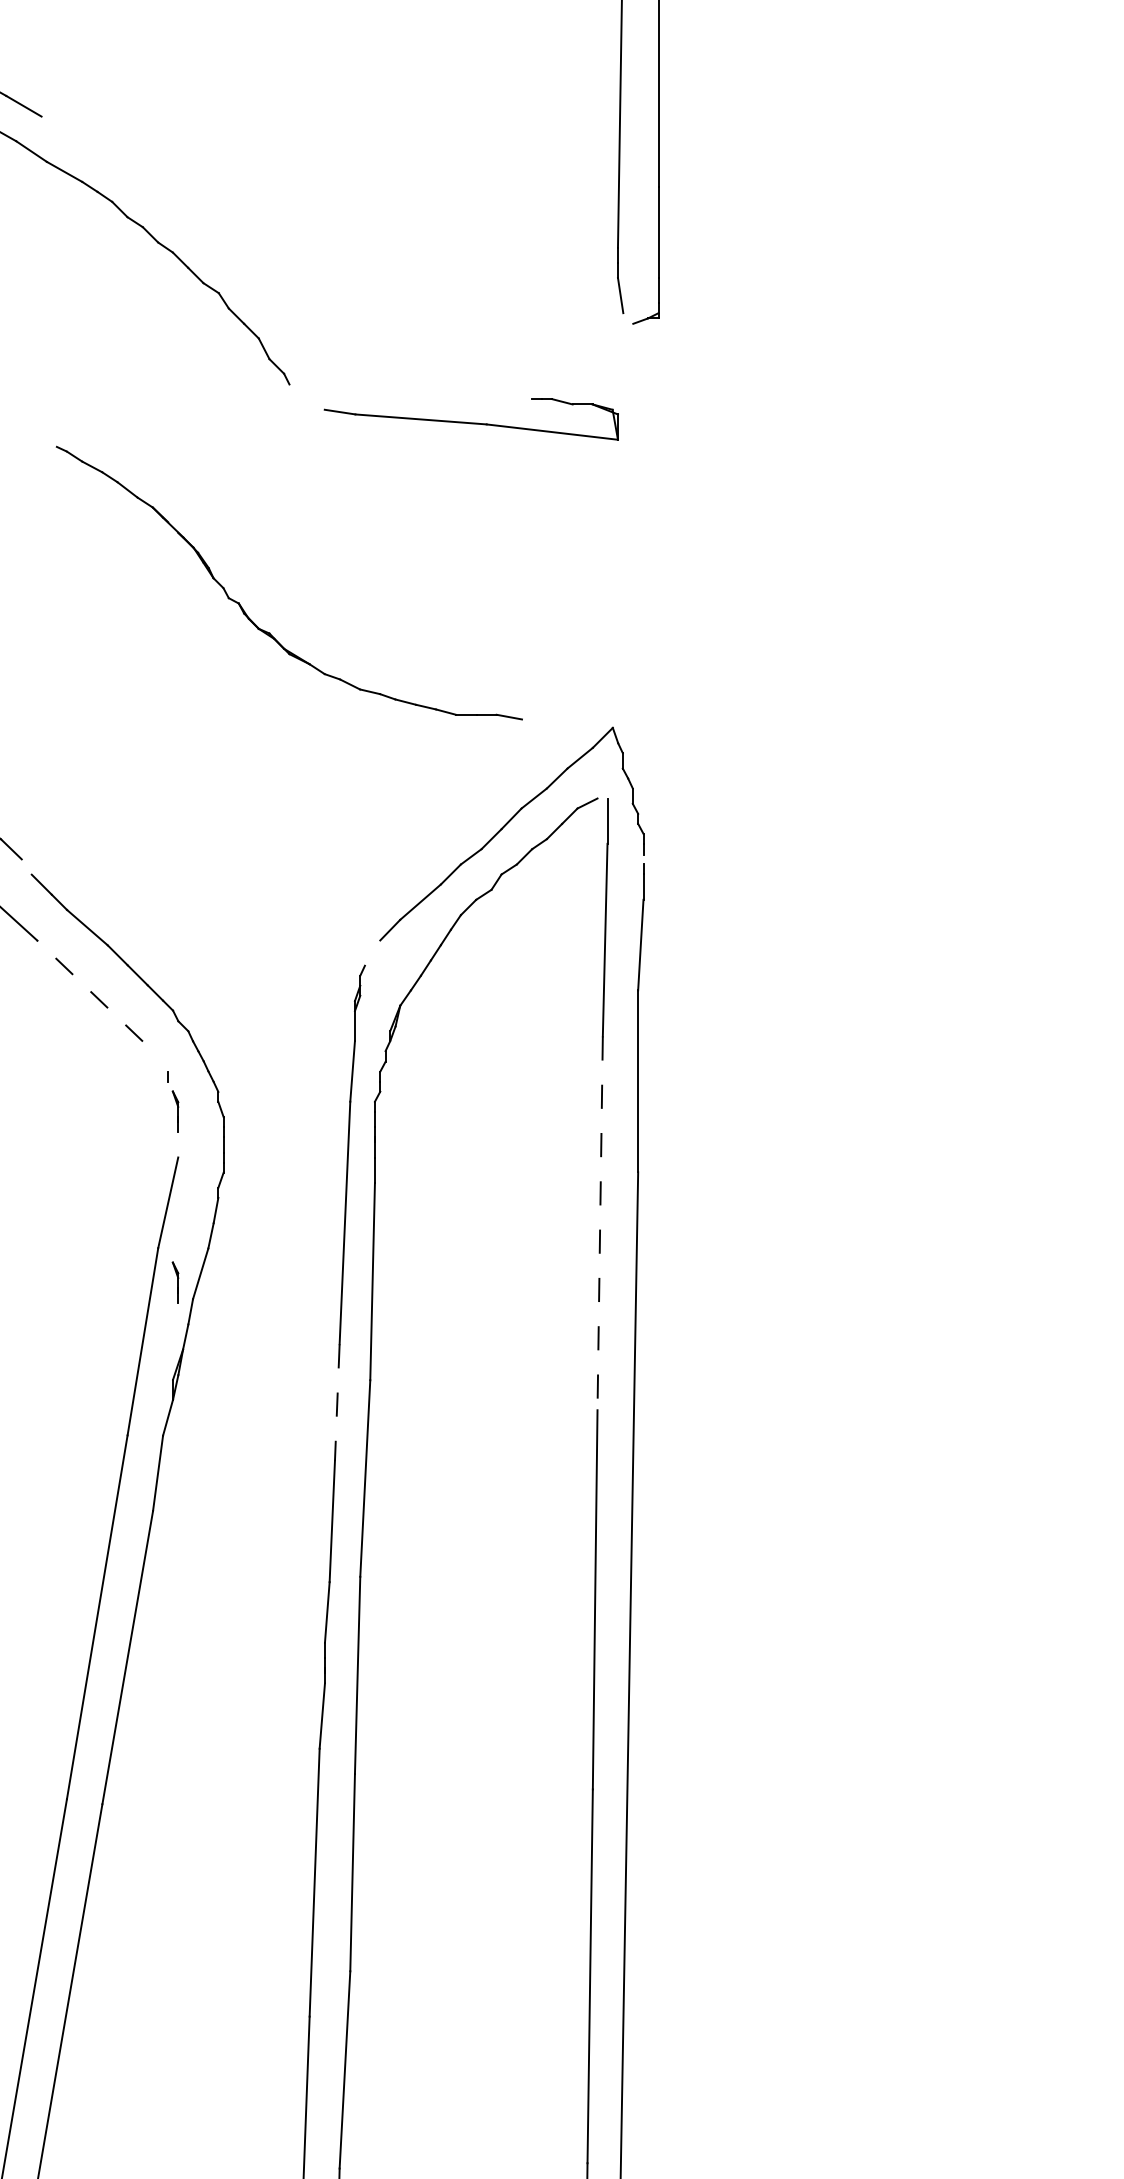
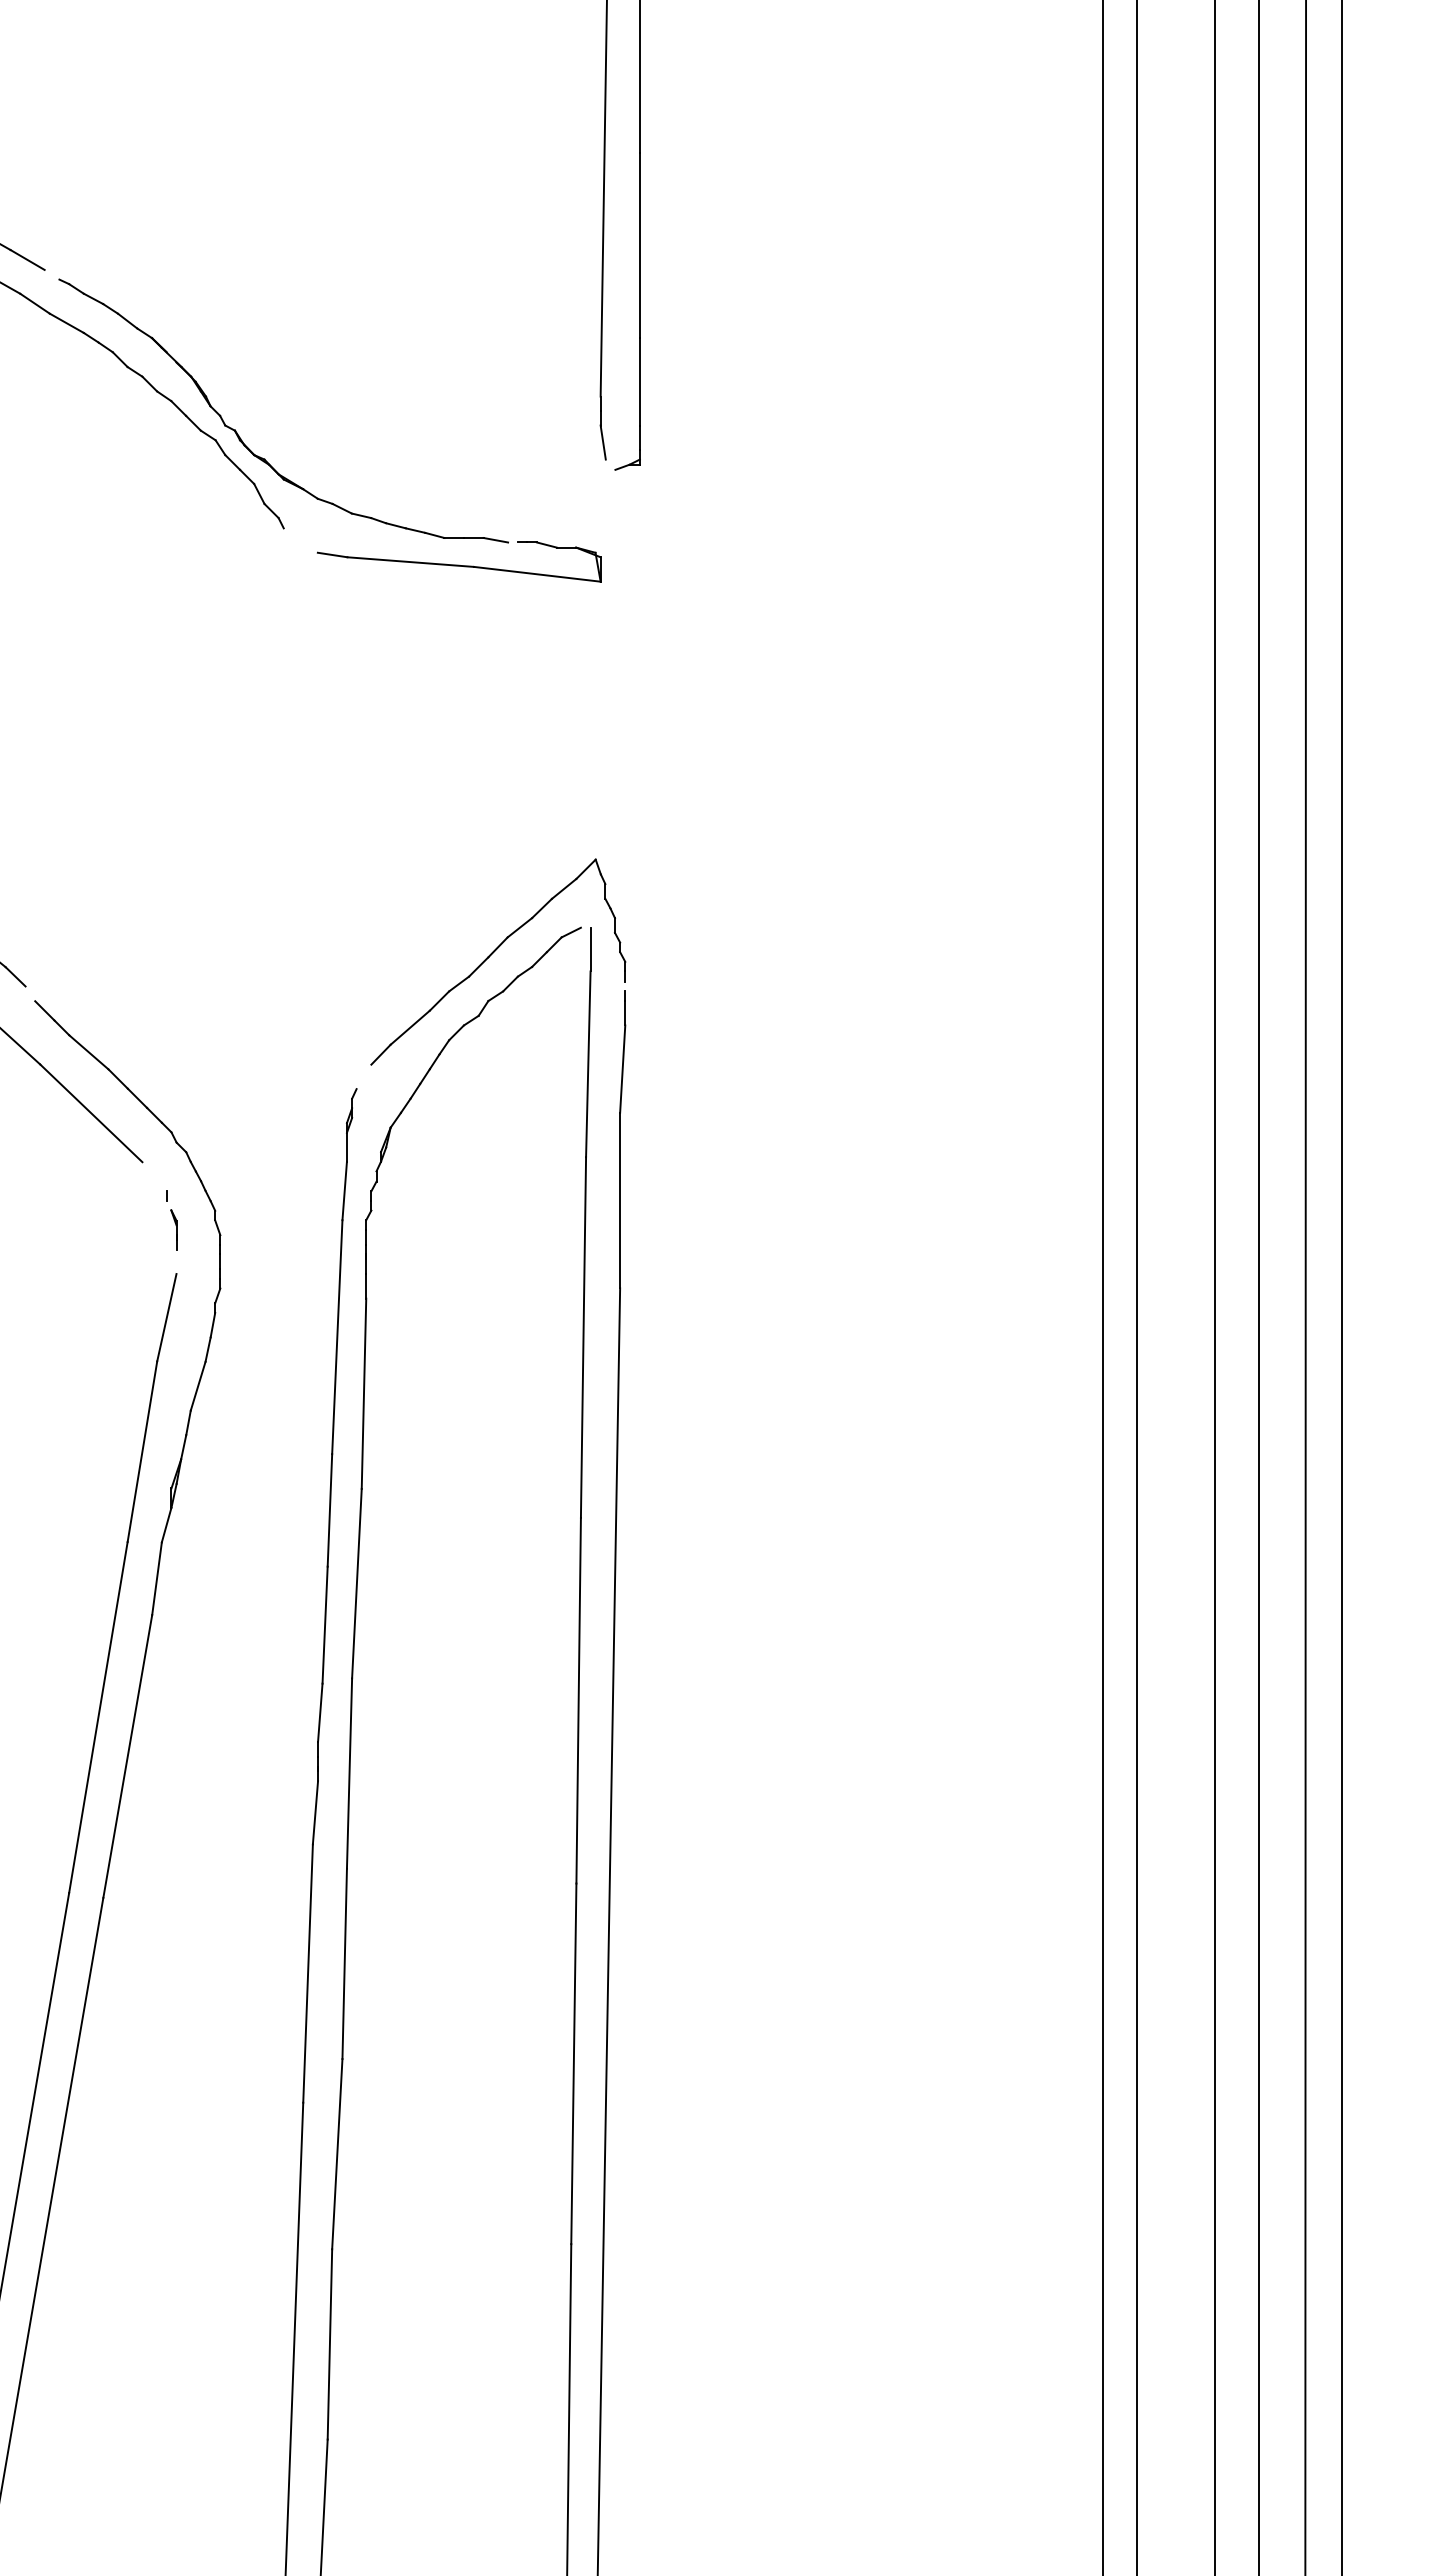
part: (245, 611) -> (241, 438), moved
line: (90, 991) -> (91, 1113), dashed -> solid
line: (600, 1224) -> (583, 1338), dashed -> solid
part: (175, 1282) -> (173, 1394), removed
line: (336, 1402) -> (329, 1510), dashed -> solid

